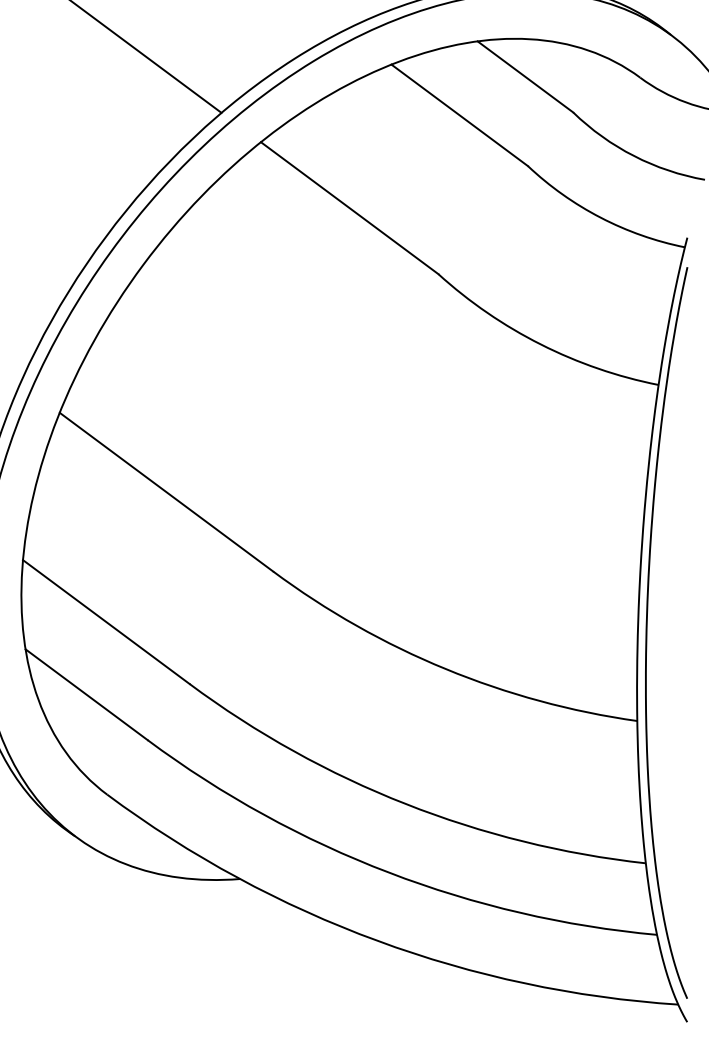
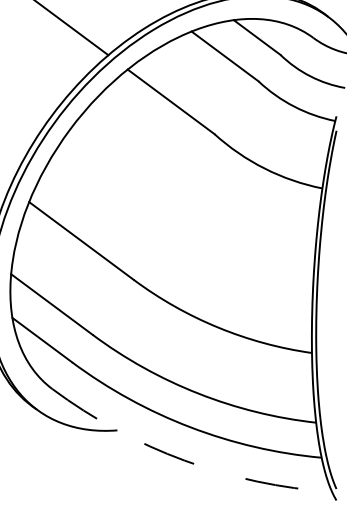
arc: (376, 940) -> (184, 460), solid -> dashed

